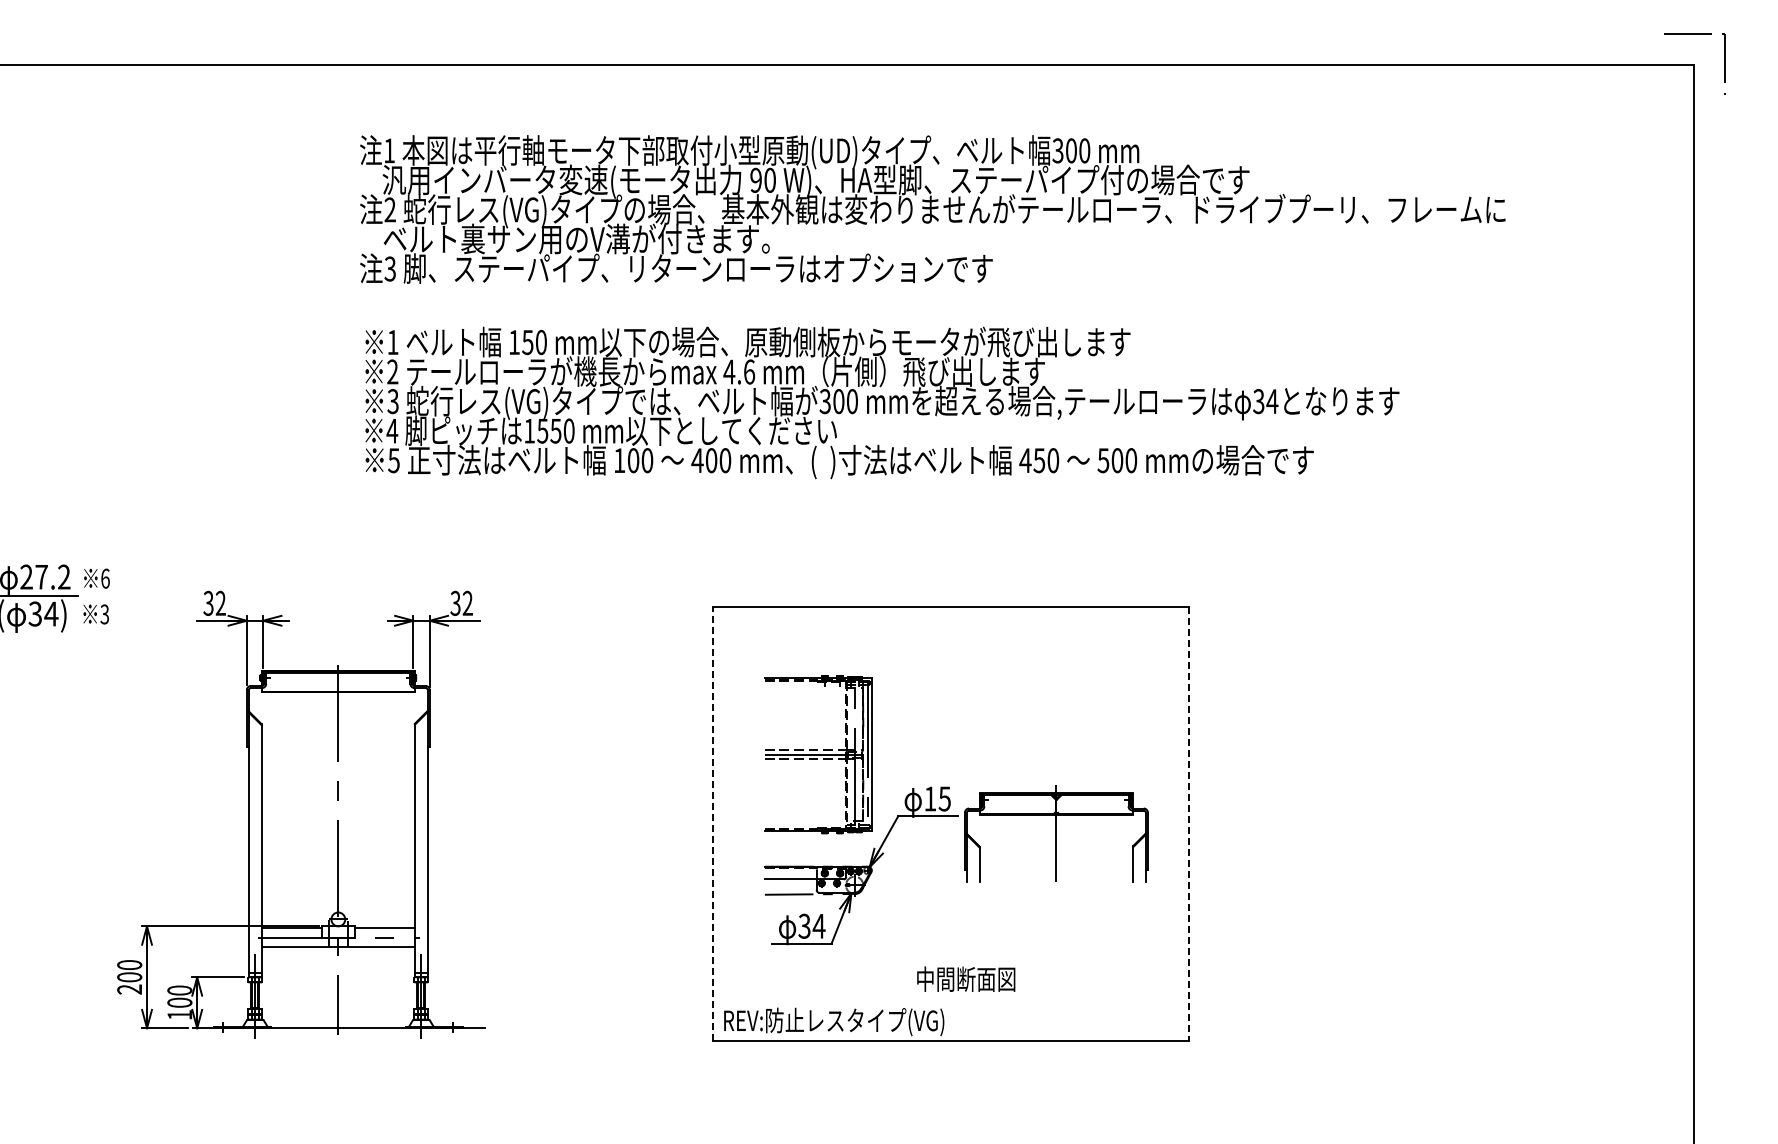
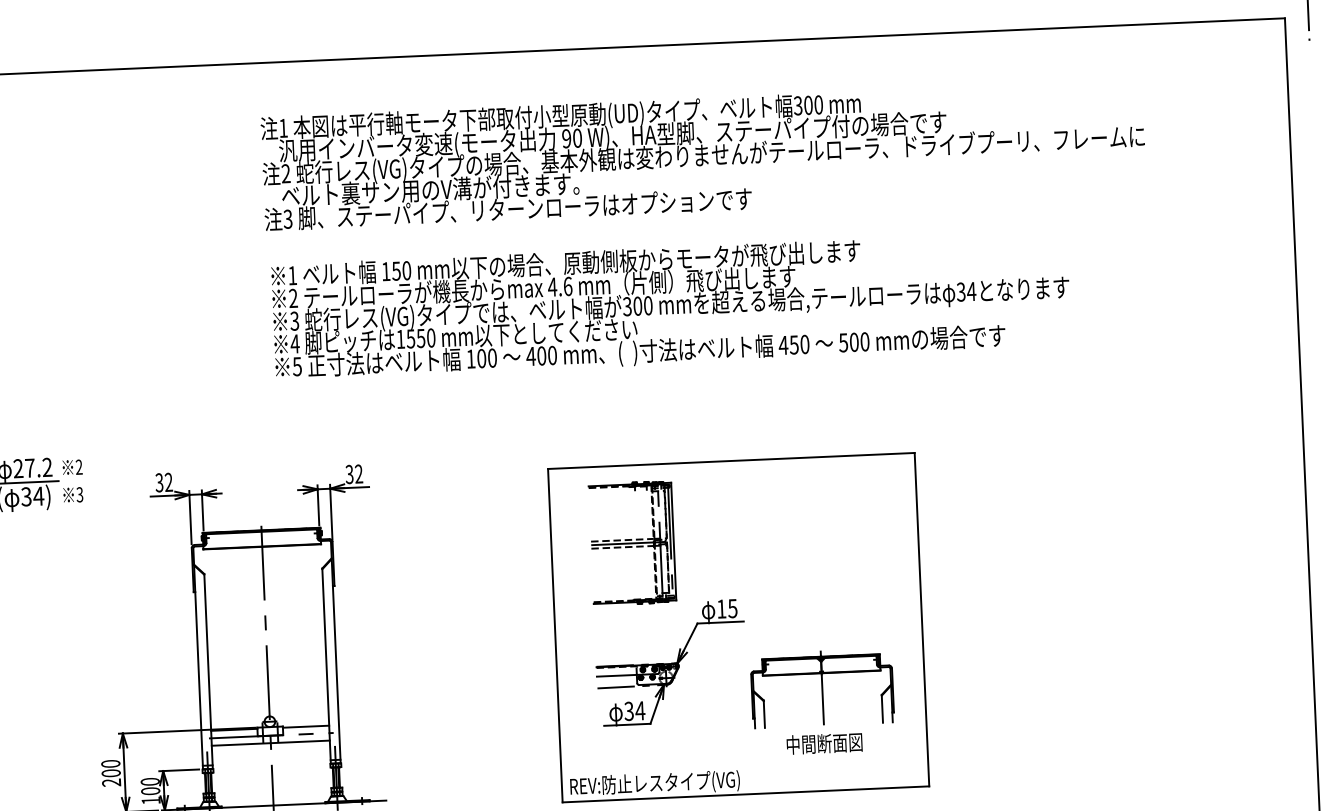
text: (105, 578) -> (79, 467), 6 -> 2
part: (818, 754) -> (632, 543), moved
line: (713, 824) -> (555, 636), dashed -> solid
line: (1189, 824) -> (922, 620), dashed -> solid
part: (1056, 833) -> (822, 687), moved
text: (966, 978) -> (824, 743), moved

